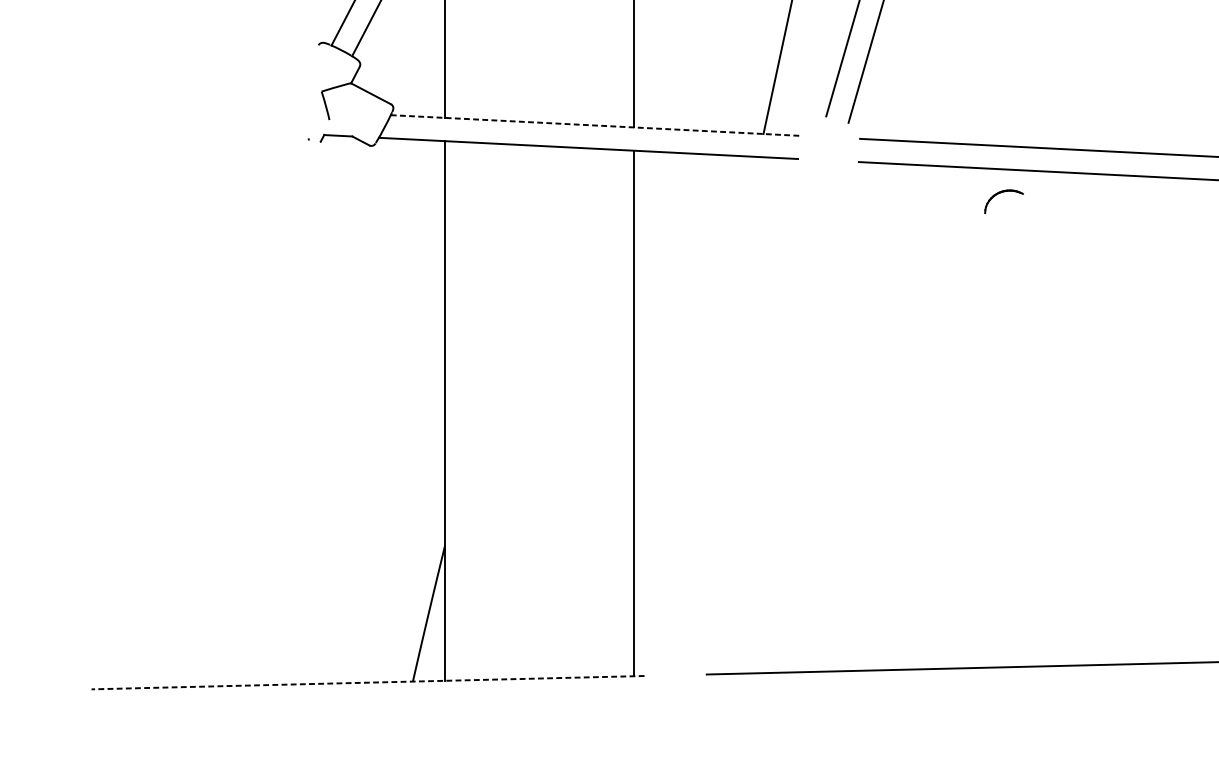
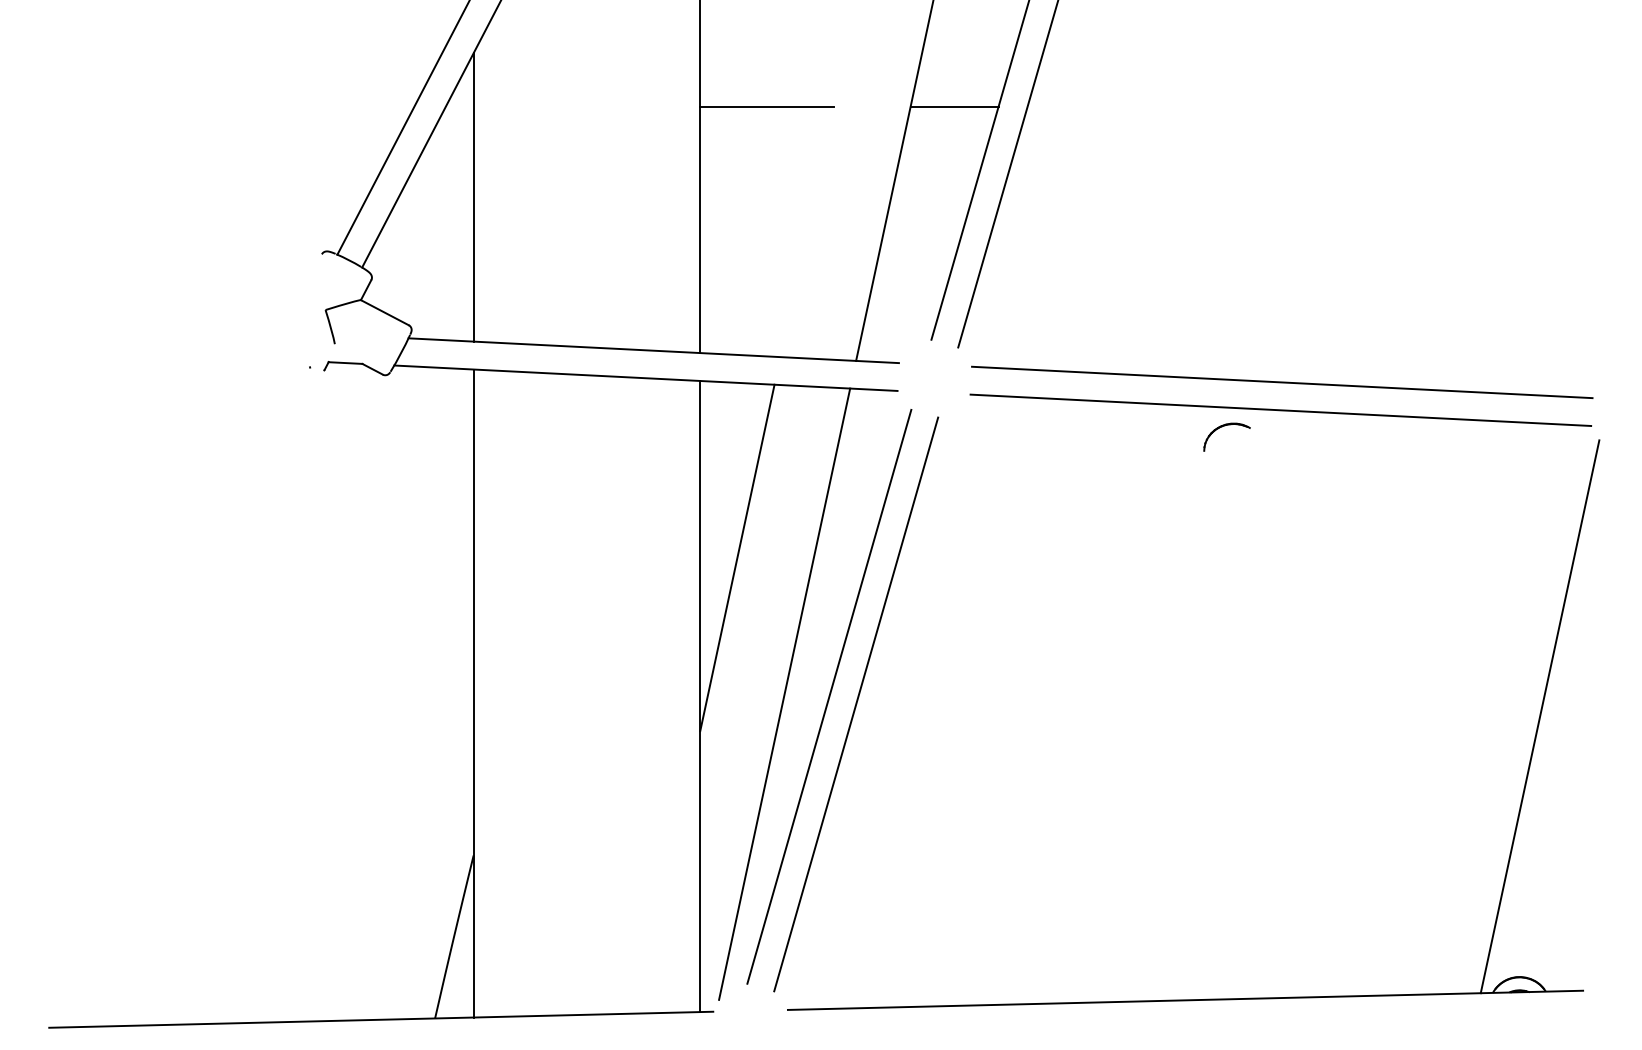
line: (594, 125) -> (653, 350), dashed -> solid
part: (1000, 193) -> (1222, 427), moved
line: (664, 297) -> (737, 557), added
line: (703, 410) -> (784, 693), added
line: (741, 413) -> (829, 696), added
line: (763, 420) -> (856, 704), added
line: (367, 682) -> (380, 1019), dashed -> solid

